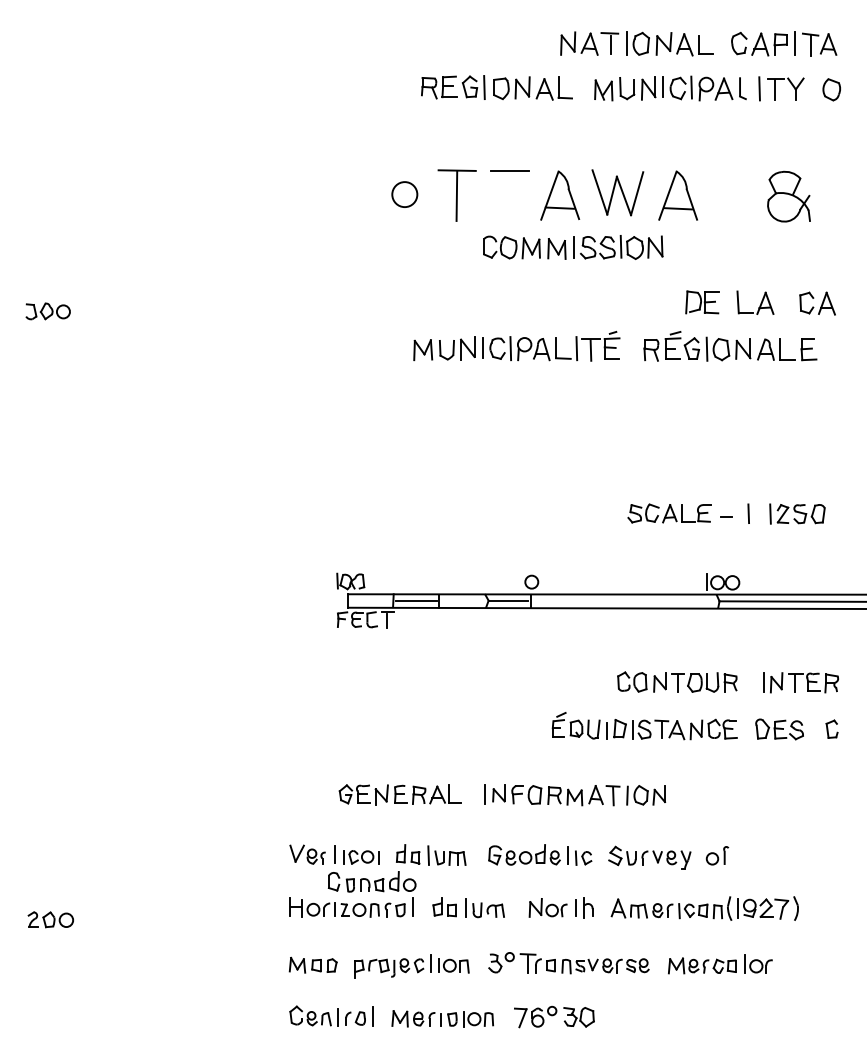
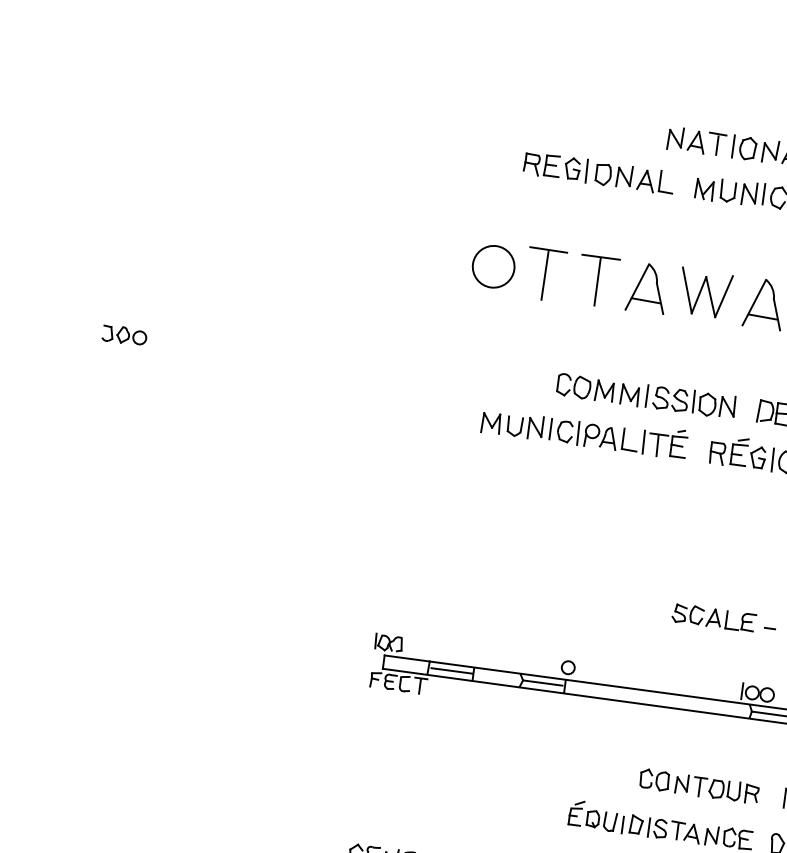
circle: (404, 194) -> (493, 266), size x1.67
line: (509, 195) -> (597, 281), added
part: (573, 247) -> (646, 396), moved

